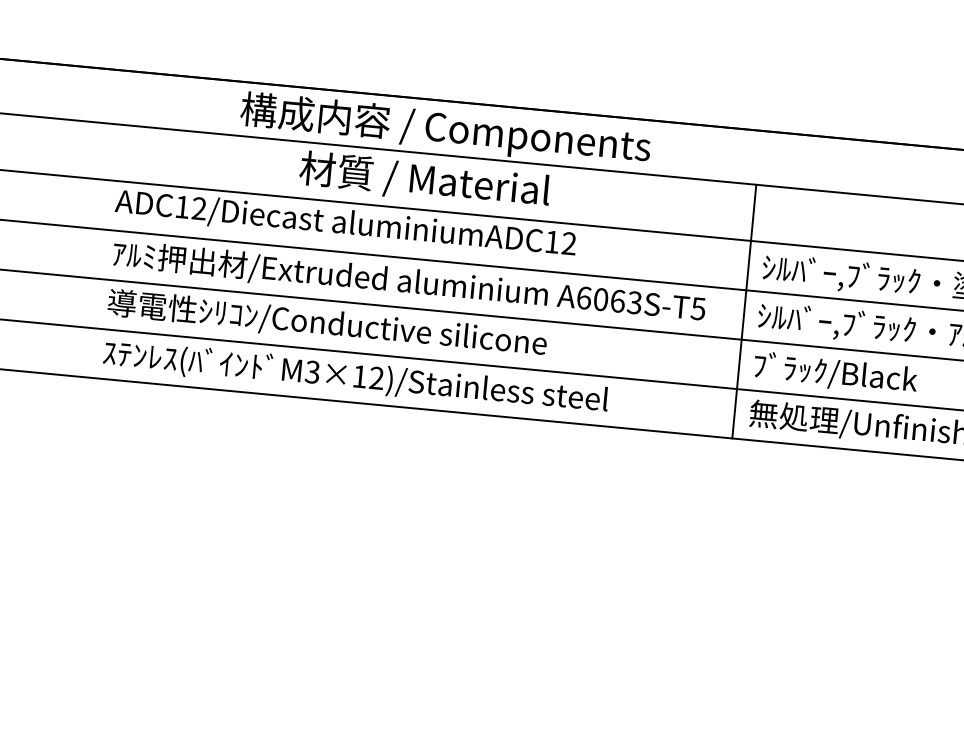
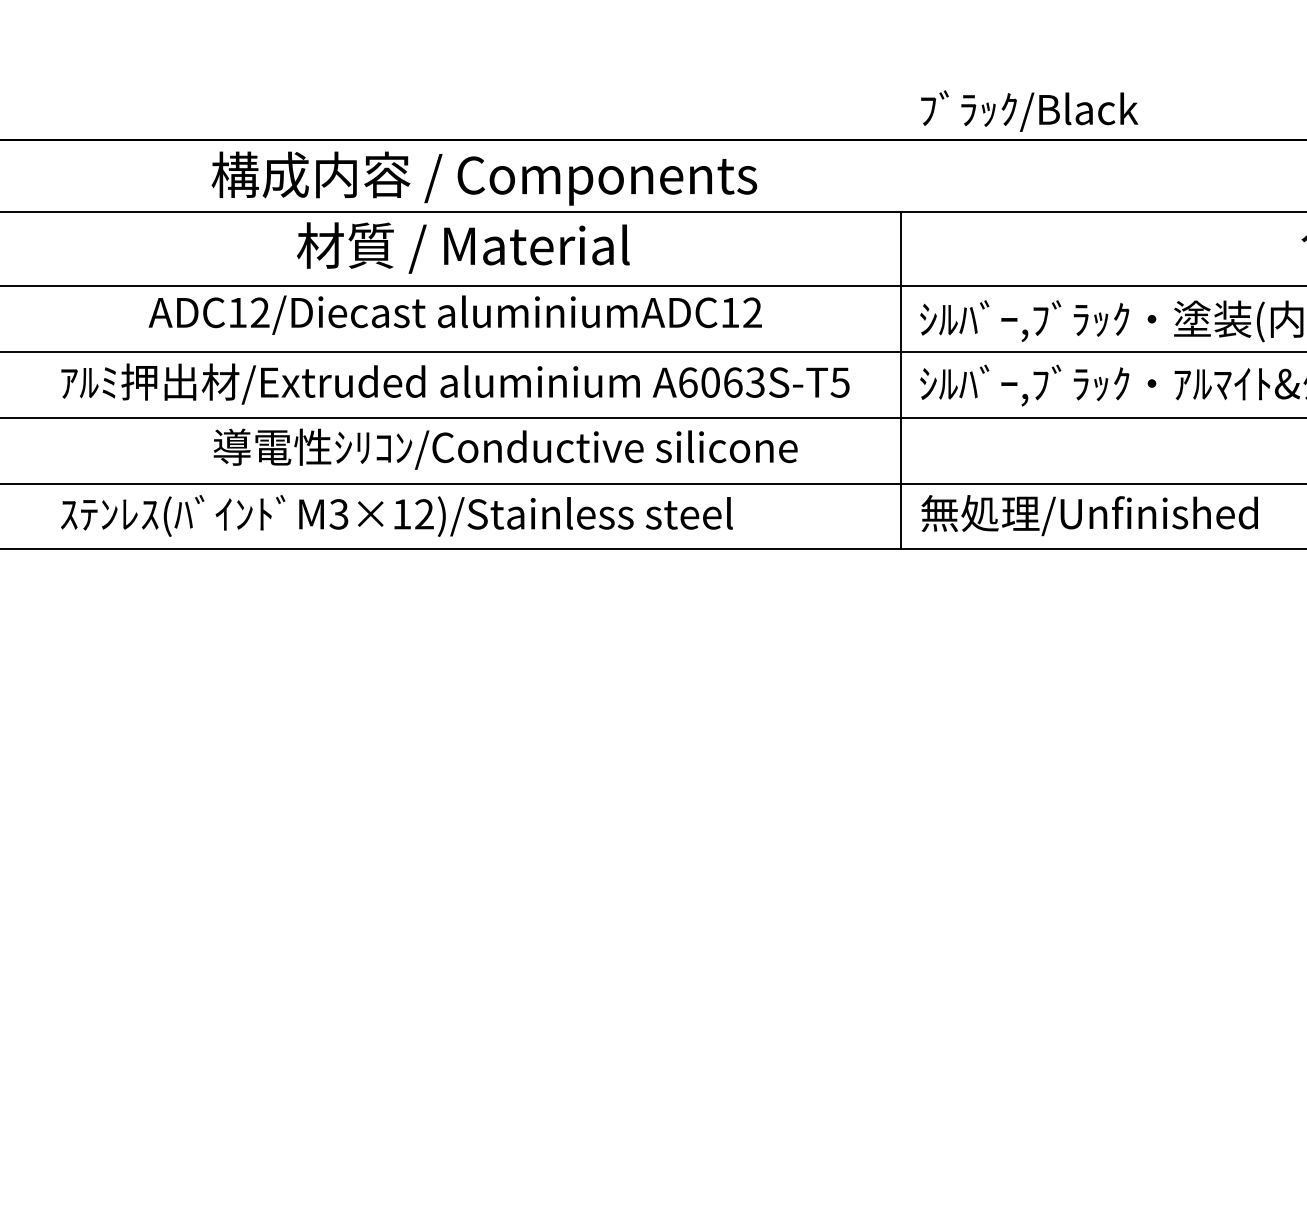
text: (345, 223) -> (454, 314), moved
text: (327, 323) -> (505, 448), moved
text: (835, 373) -> (1029, 110), moved

